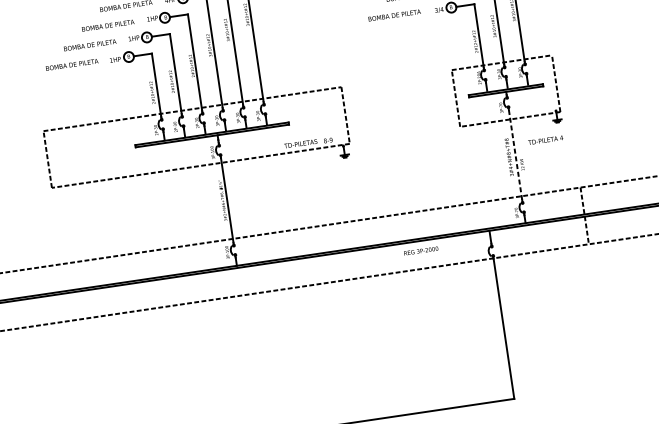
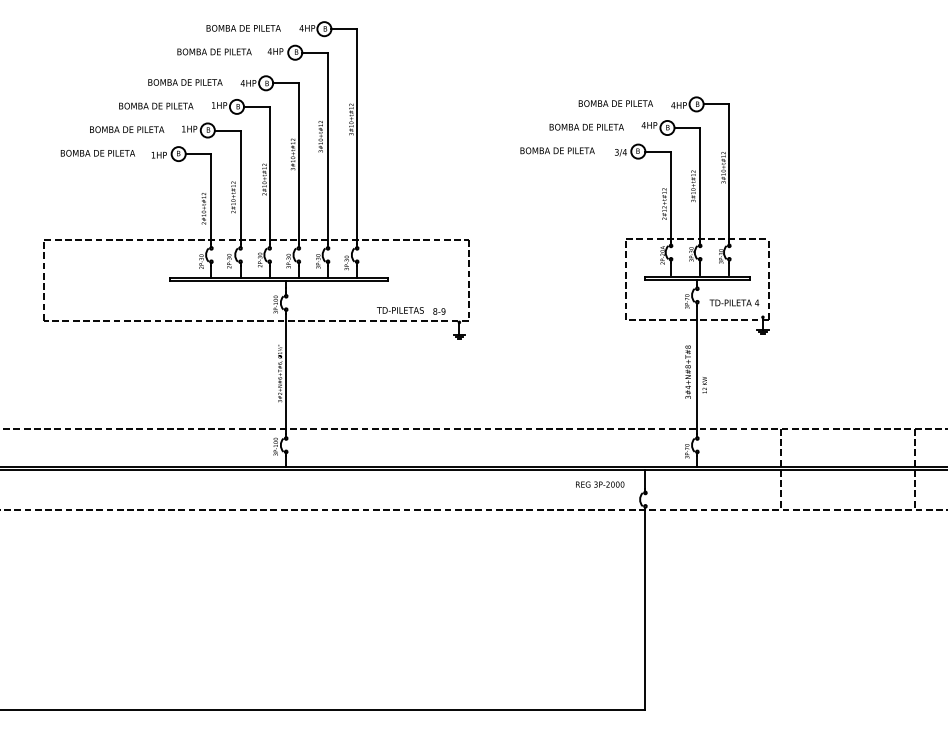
text: (545, 139) -> (734, 302), moved
line: (515, 155) -> (697, 370), dashed -> solid
text: (421, 250) -> (600, 484), moved

